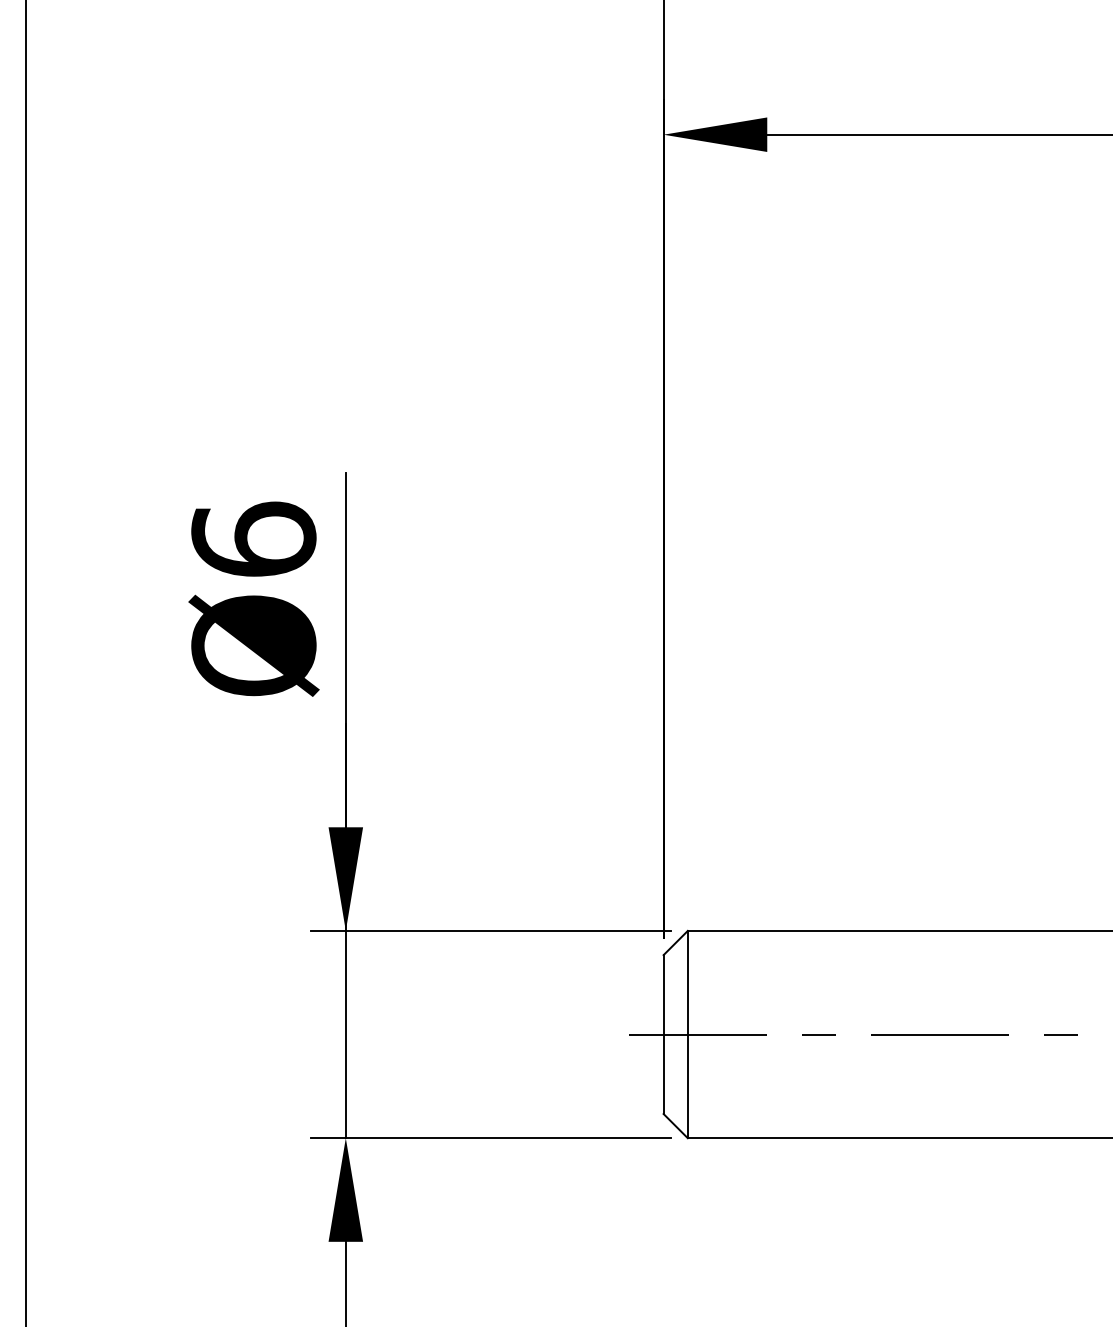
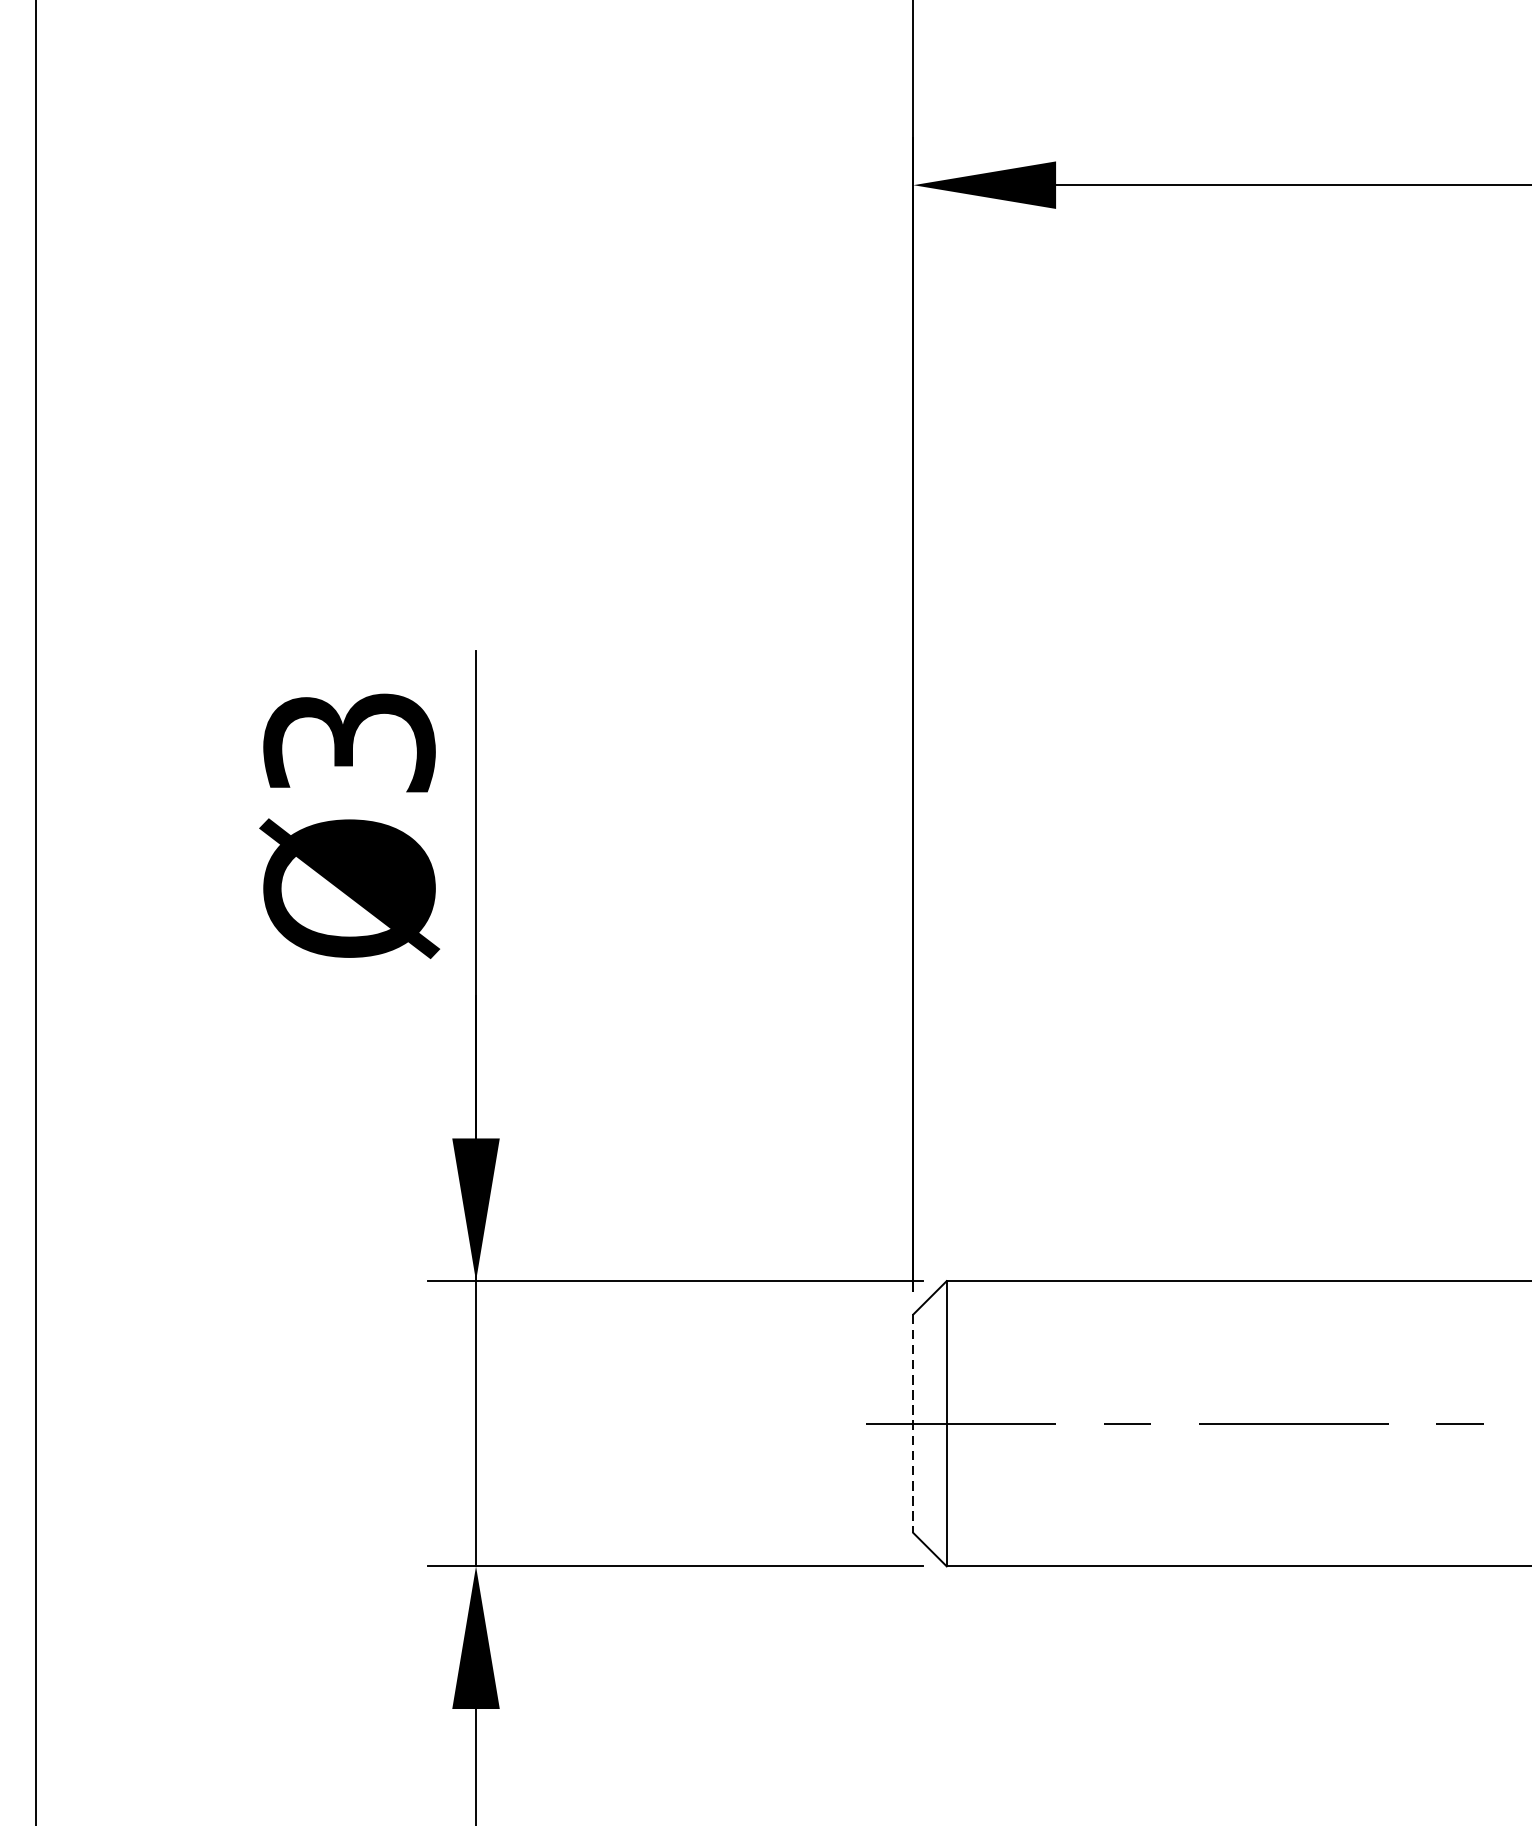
text: (253, 538) -> (348, 740), Ø6 -> Ø3
line: (663, 1035) -> (913, 1425), solid -> dashed

